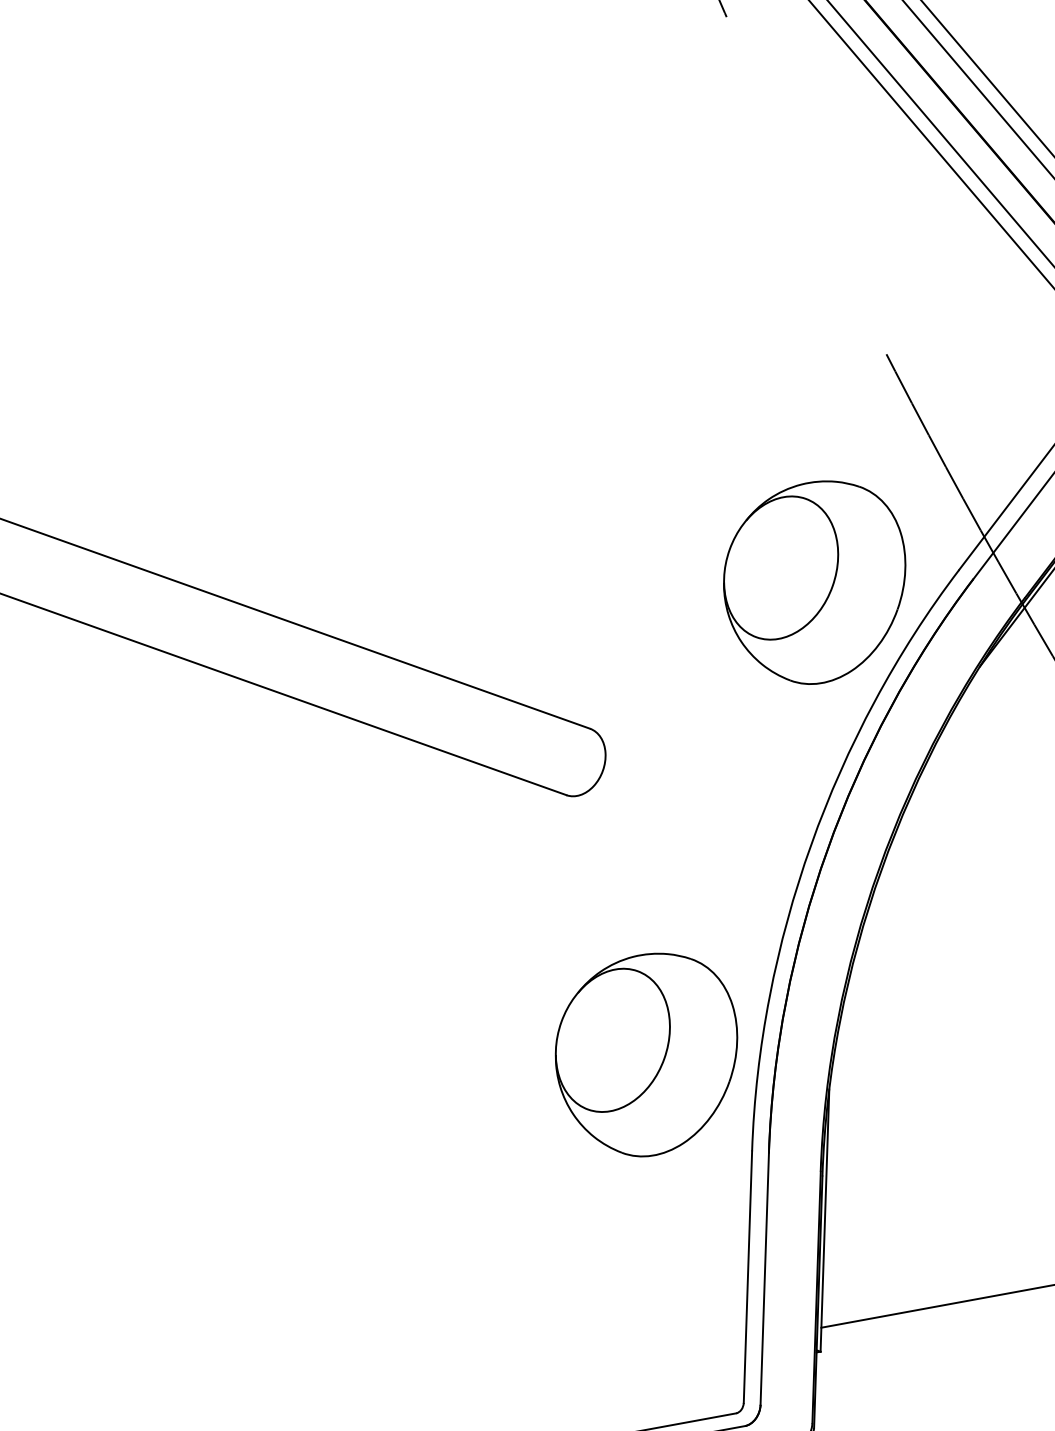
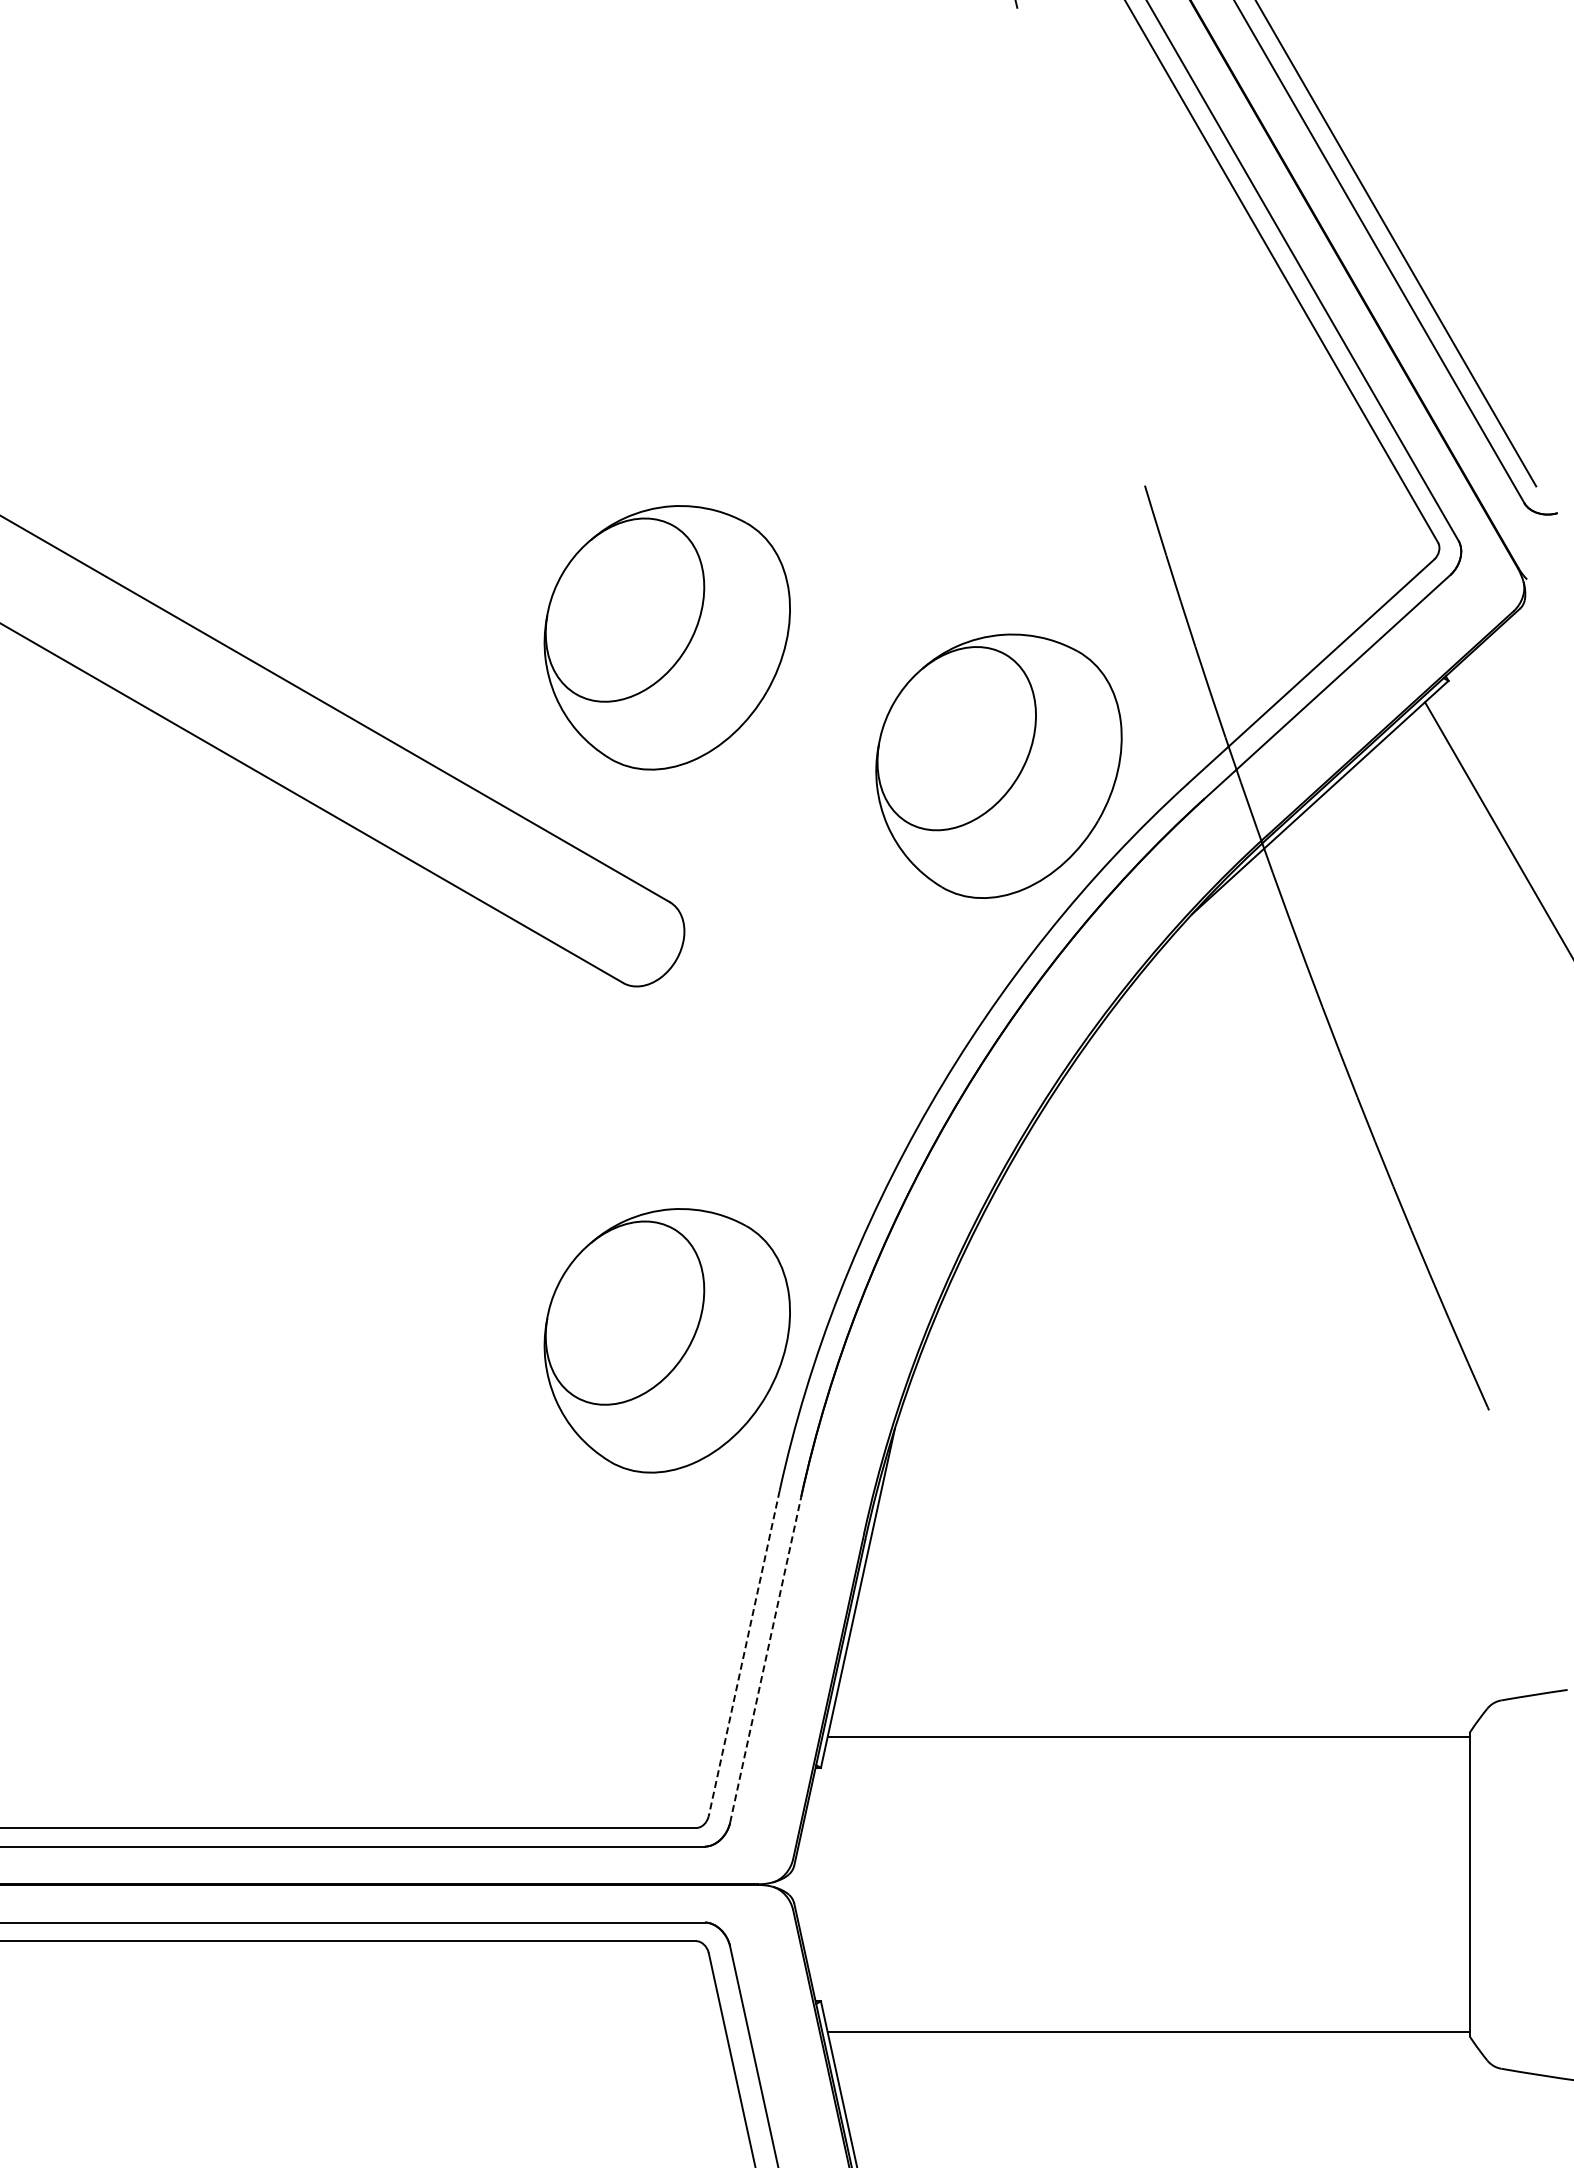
part: (551, 532) -> (666, 637), added
line: (748, 1277) -> (744, 1653), solid -> dashed
line: (764, 1278) -> (765, 1659), solid -> dashed

